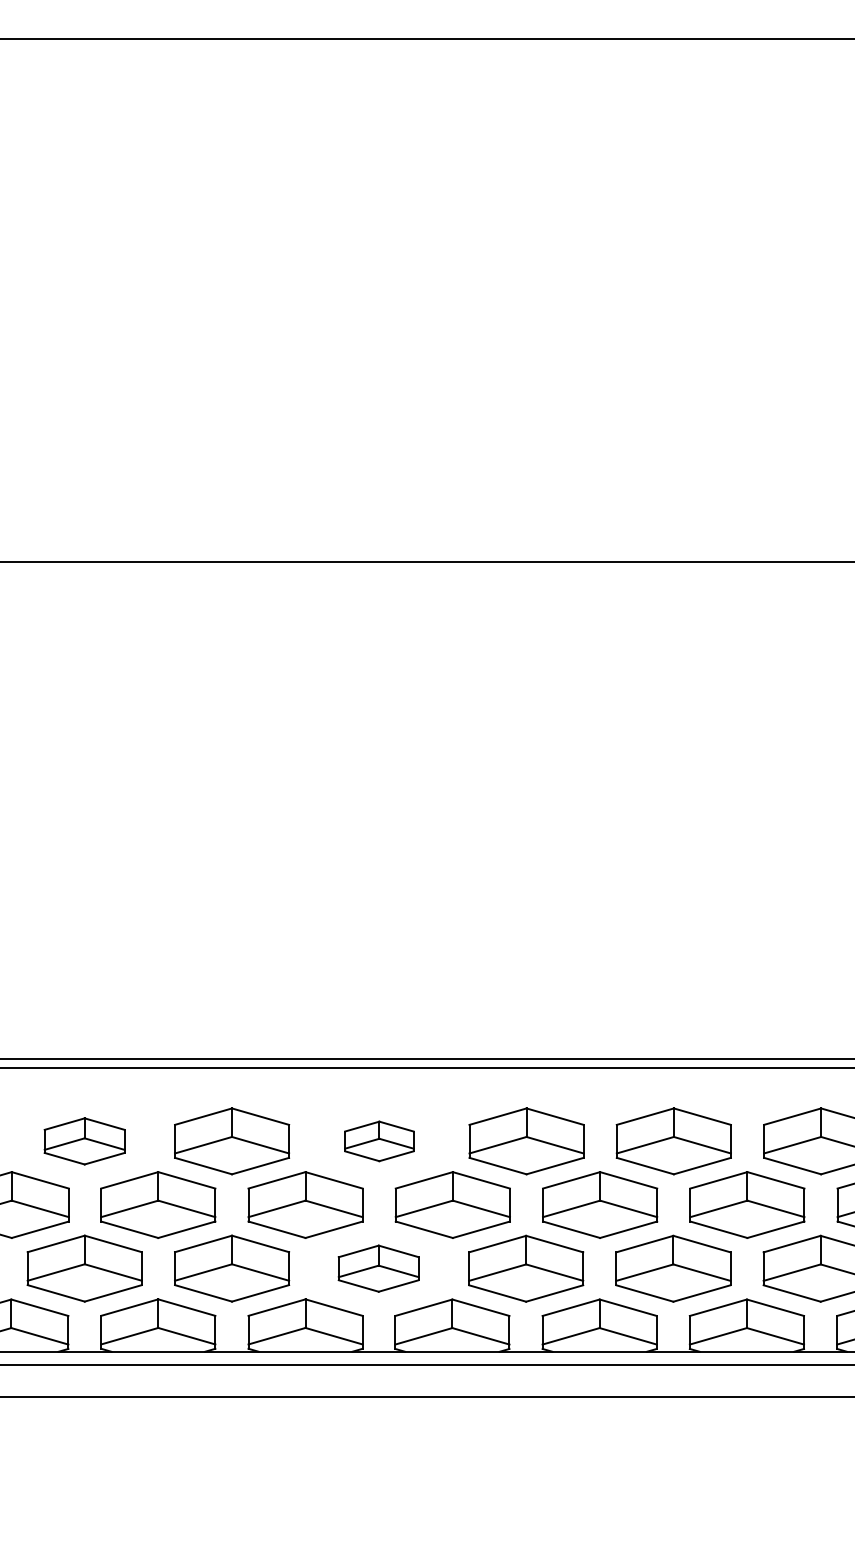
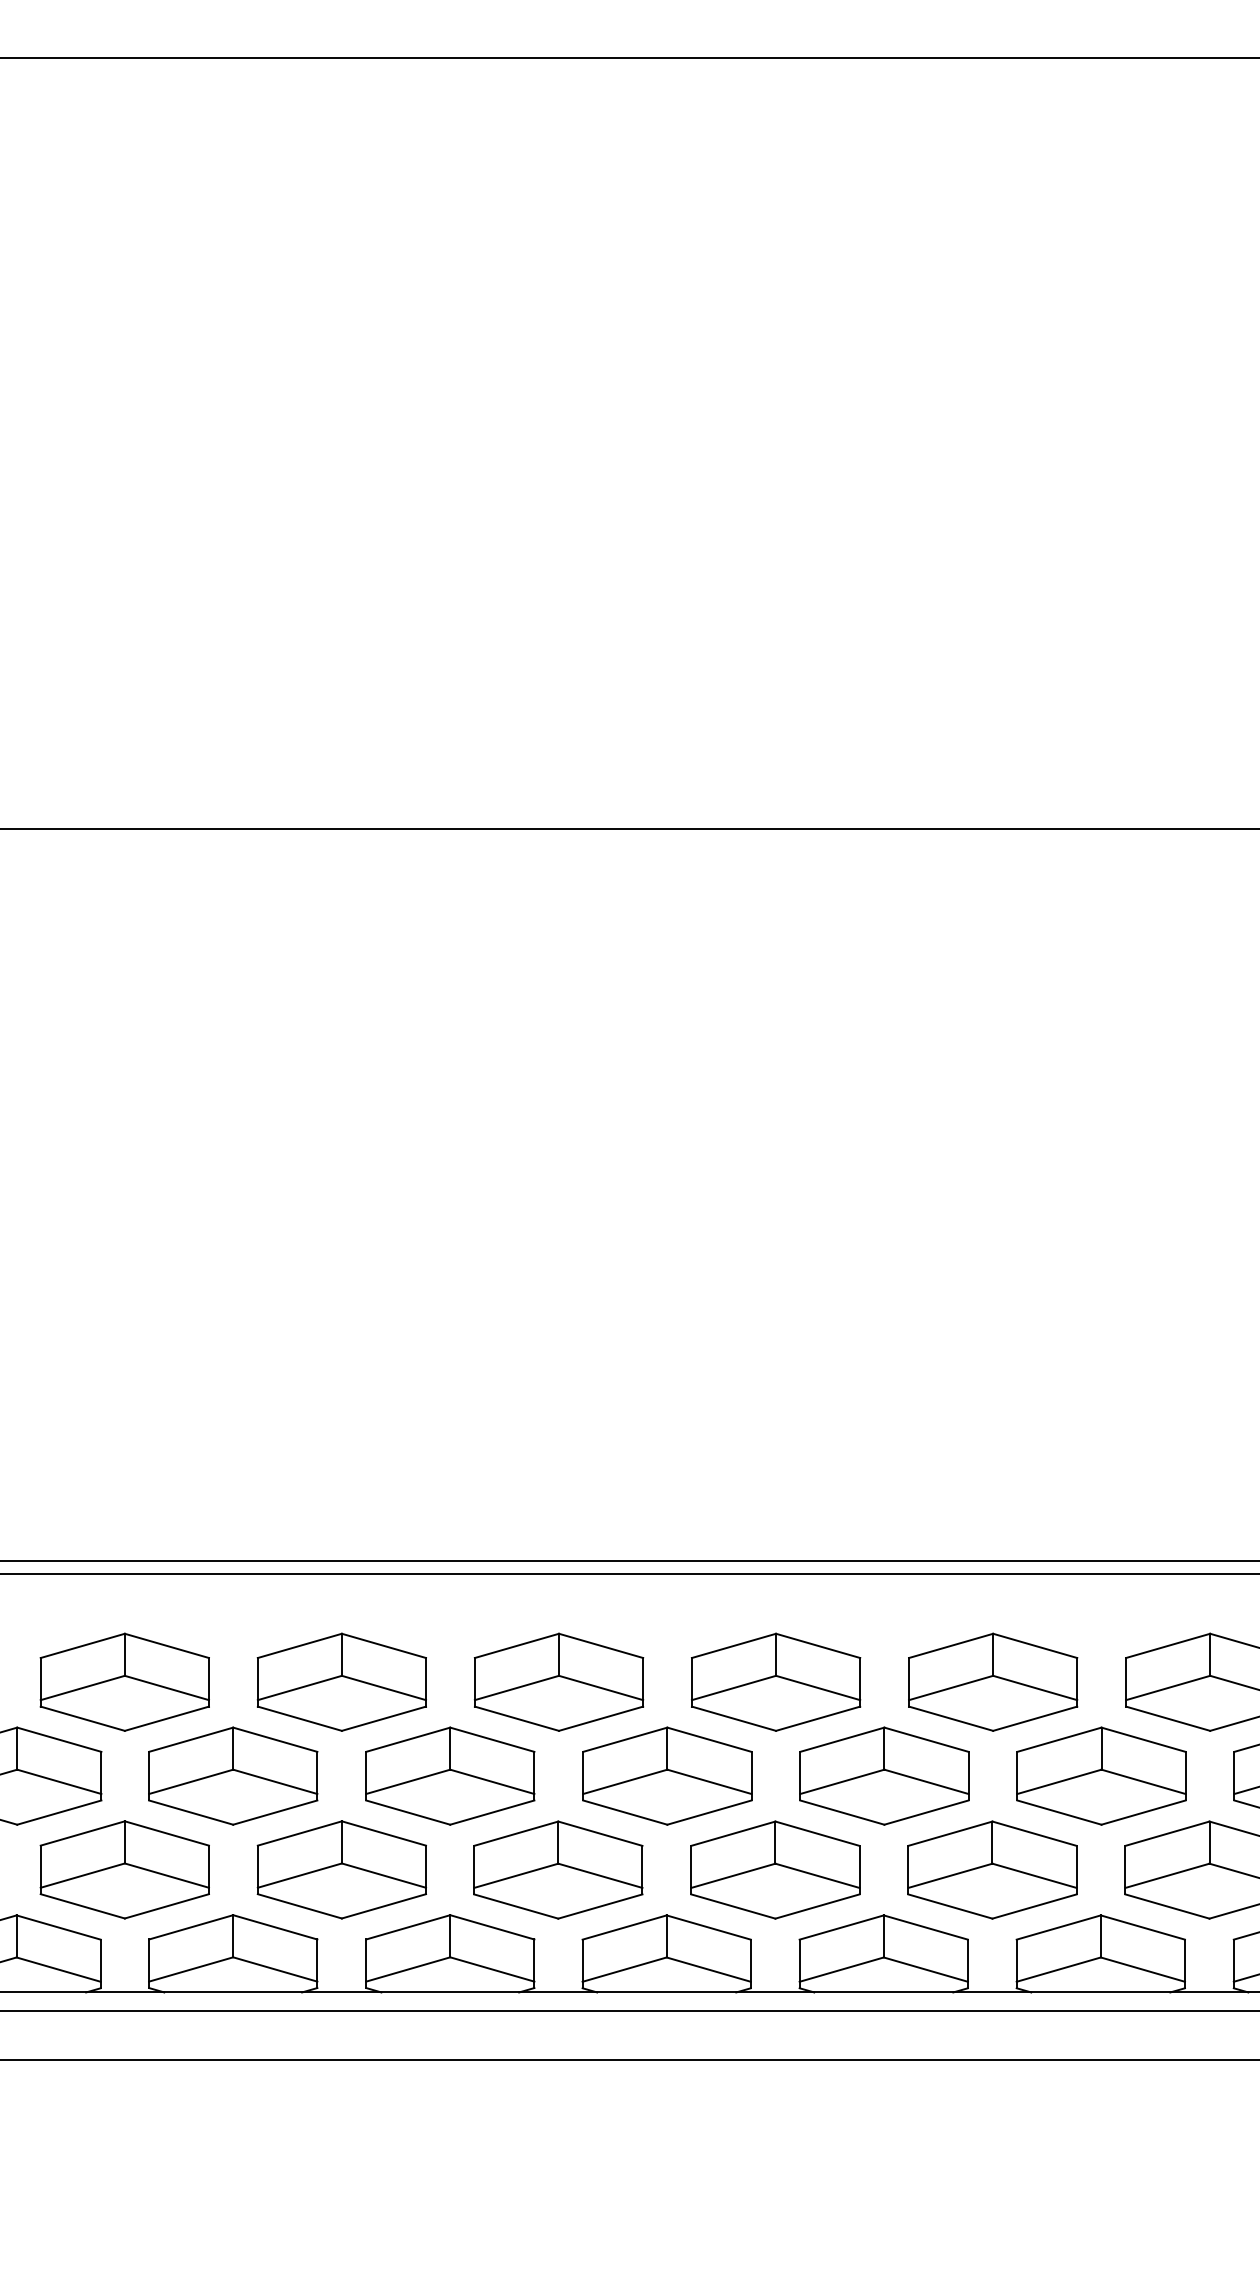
part: (84, 1141) -> (124, 1682), size x1.43
part: (379, 1141) -> (559, 1682), size x1.67
part: (378, 1268) -> (557, 1869), size x1.43

